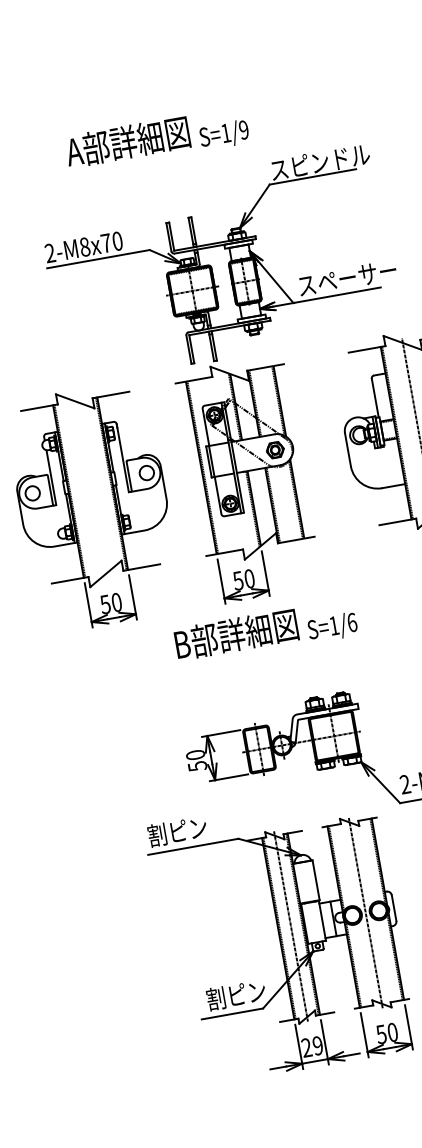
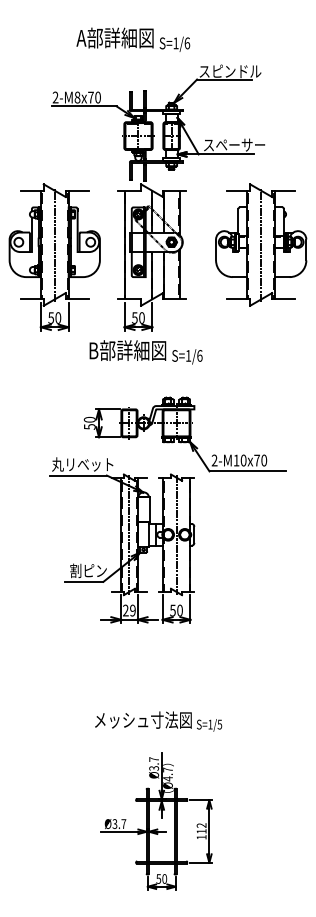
text: (244, 130) -> (187, 43), S=1/9 -> S=1/6
line: (89, 486) -> (54, 244), added
text: (196, 828) -> (82, 464), 割ピン -> 丸リベット

